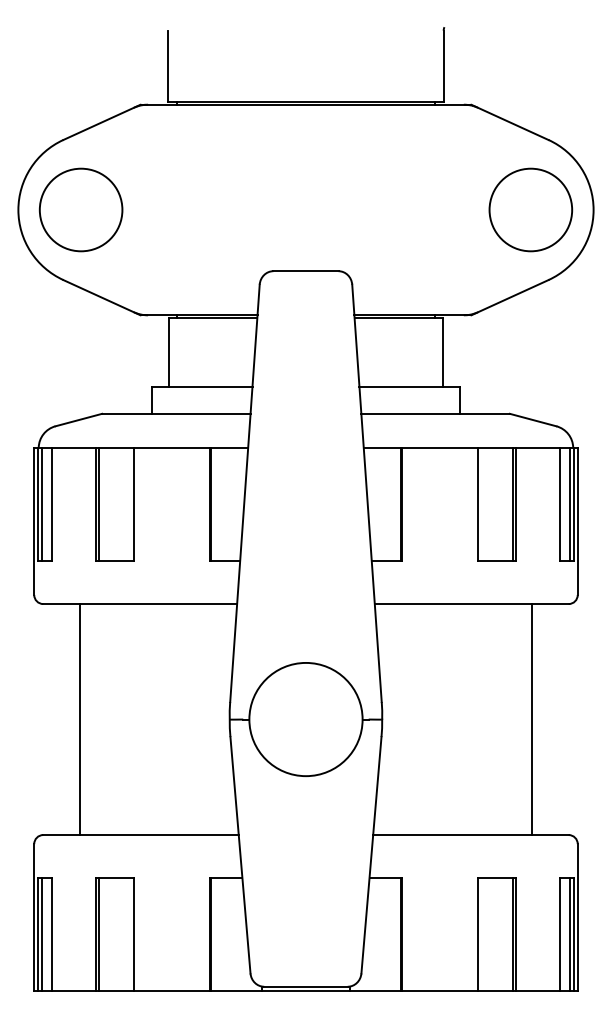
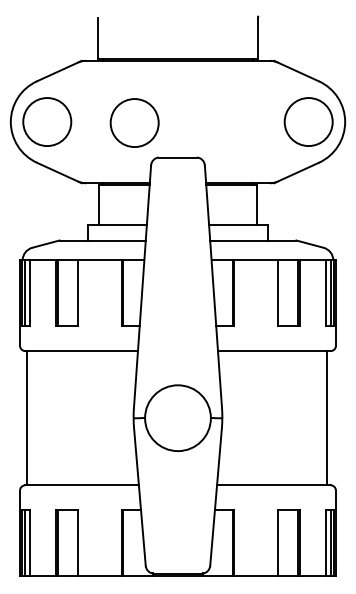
circle: (231, 210) -> (134, 122), added
line: (79, 720) -> (27, 418), moved
line: (532, 720) -> (326, 418), moved

